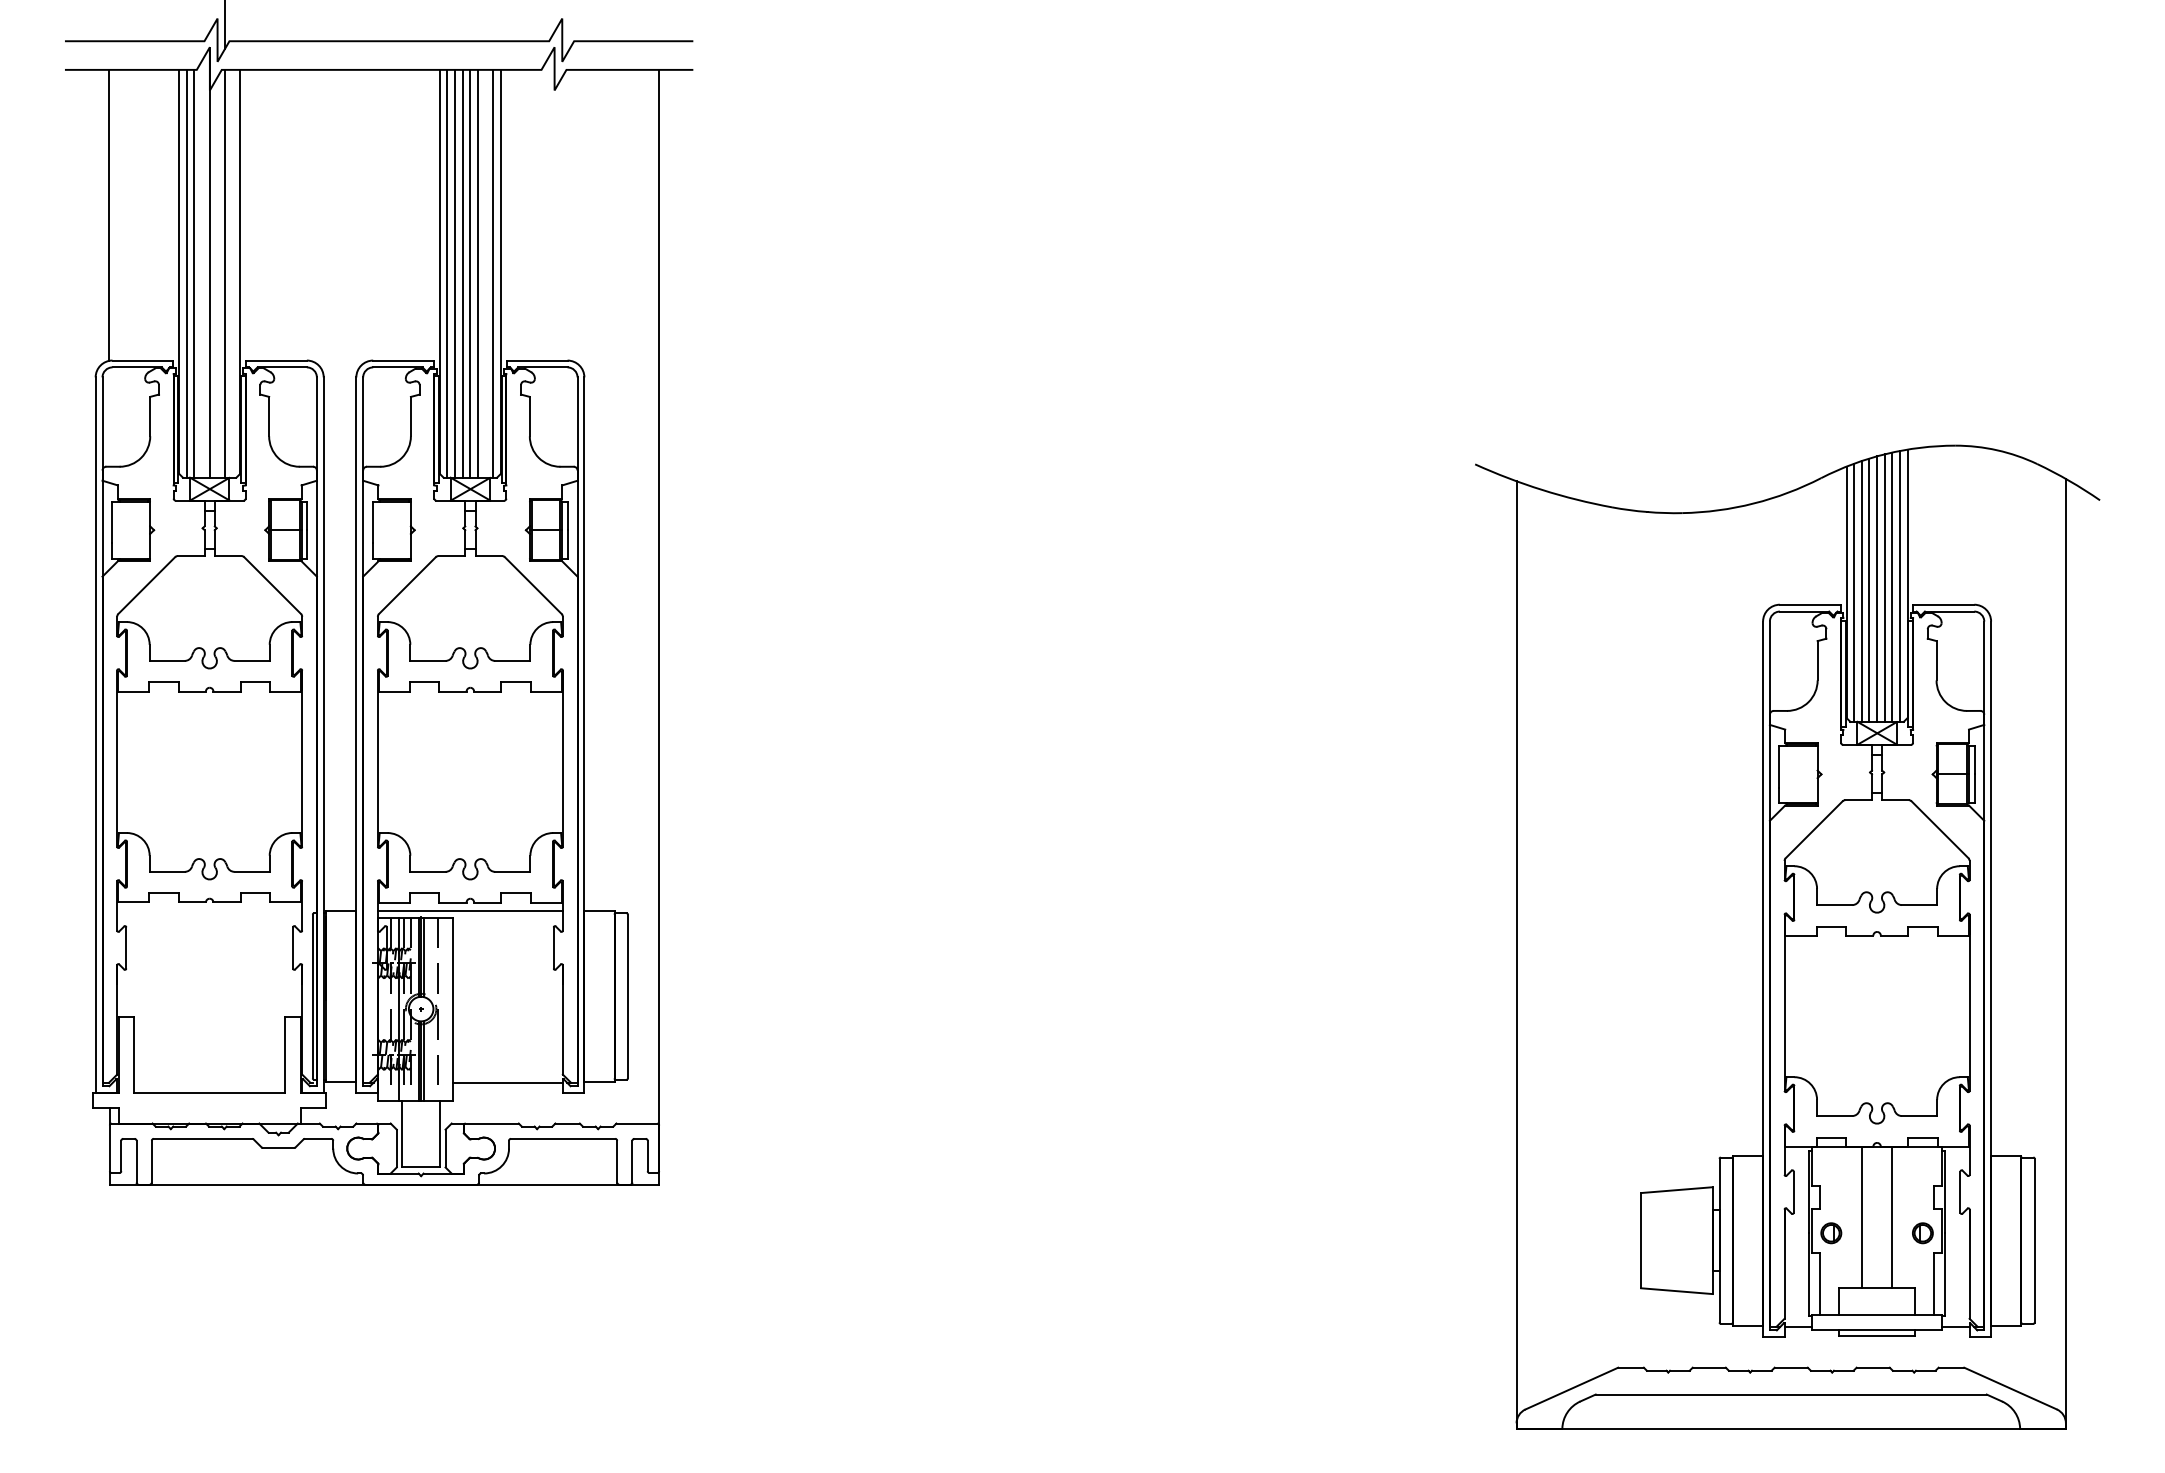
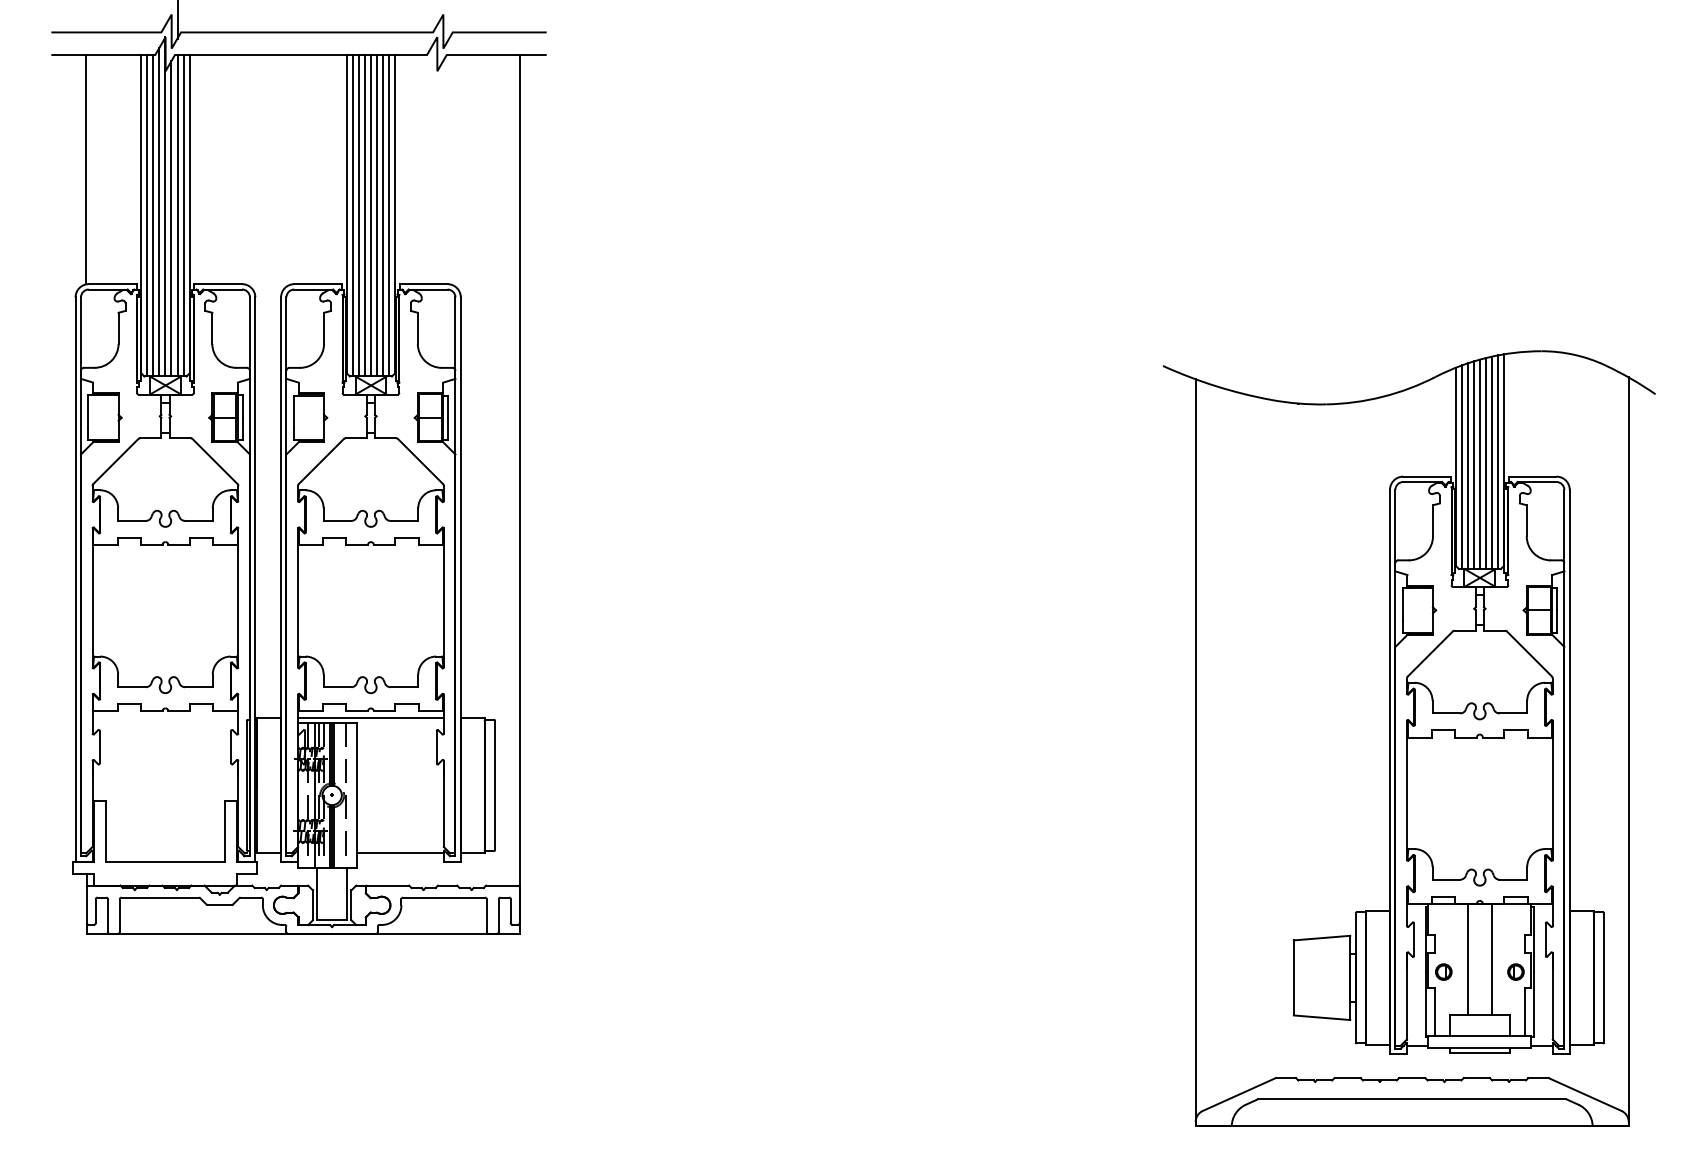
line: (202, 268) -> (159, 211), added
line: (232, 273) -> (183, 215), added
line: (485, 273) -> (382, 215), added
line: (217, 277) -> (171, 218), added

